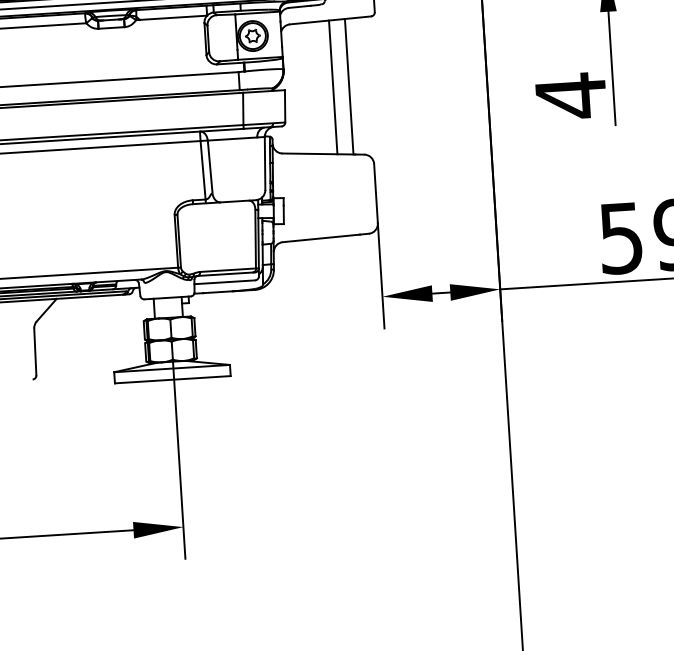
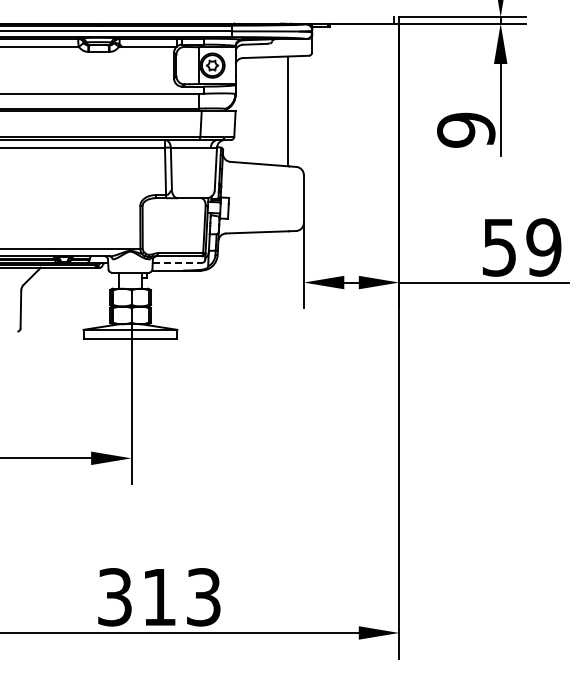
line: (332, 86) -> (274, 110), removed
text: (571, 95) -> (466, 129), 4 -> 9
line: (224, 281) -> (177, 262), solid -> dashed

